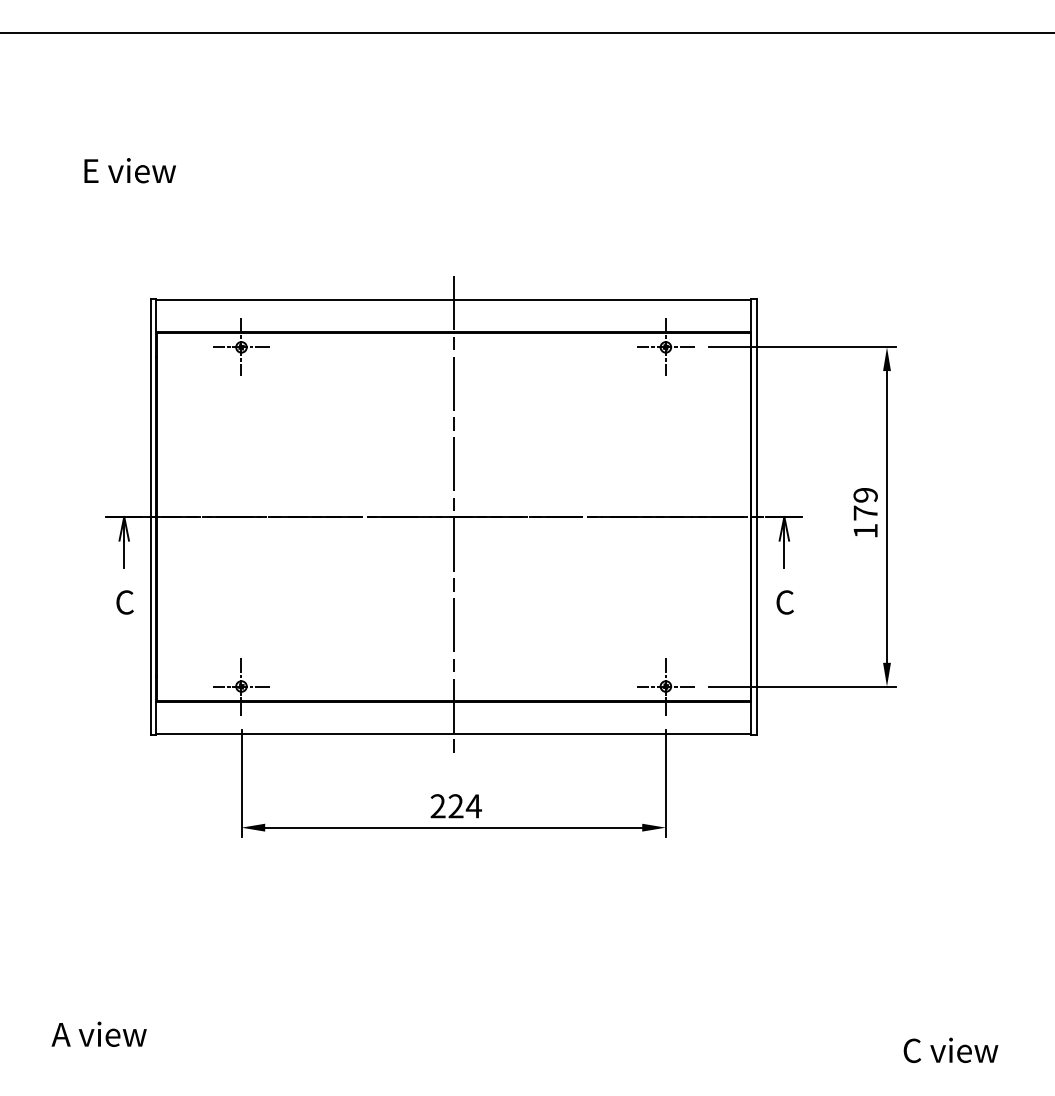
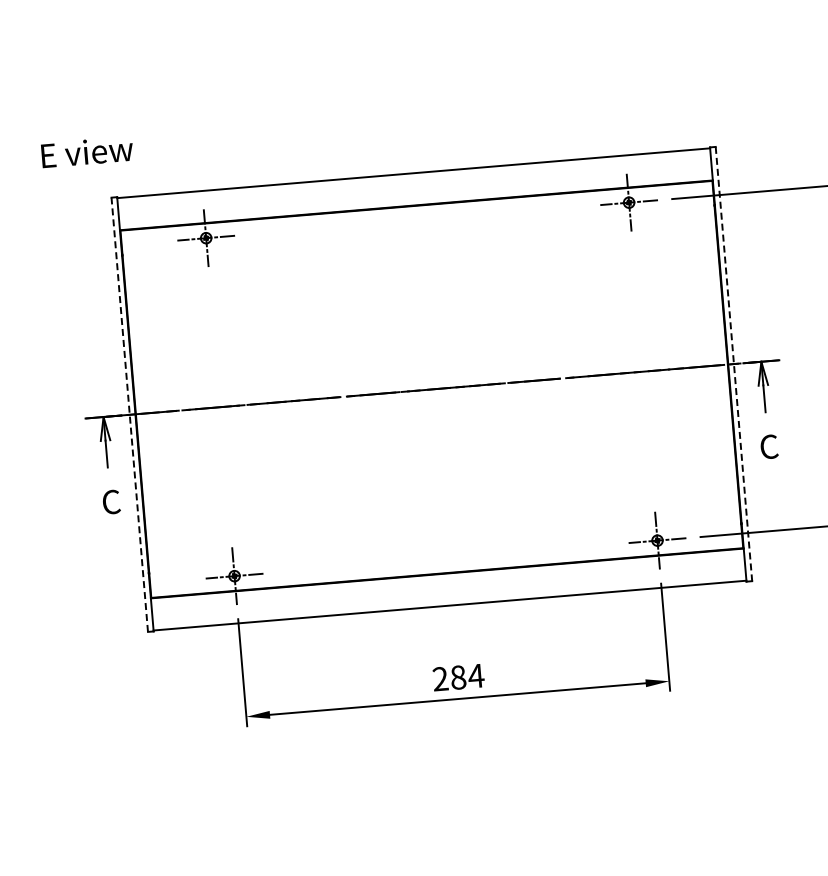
text: (129, 170) -> (86, 152), moved
line: (150, 516) -> (129, 414), solid -> dashed
line: (453, 516) -> (431, 388), removed
line: (756, 516) -> (733, 363), solid -> dashed
text: (455, 806) -> (457, 677), 224 -> 284

